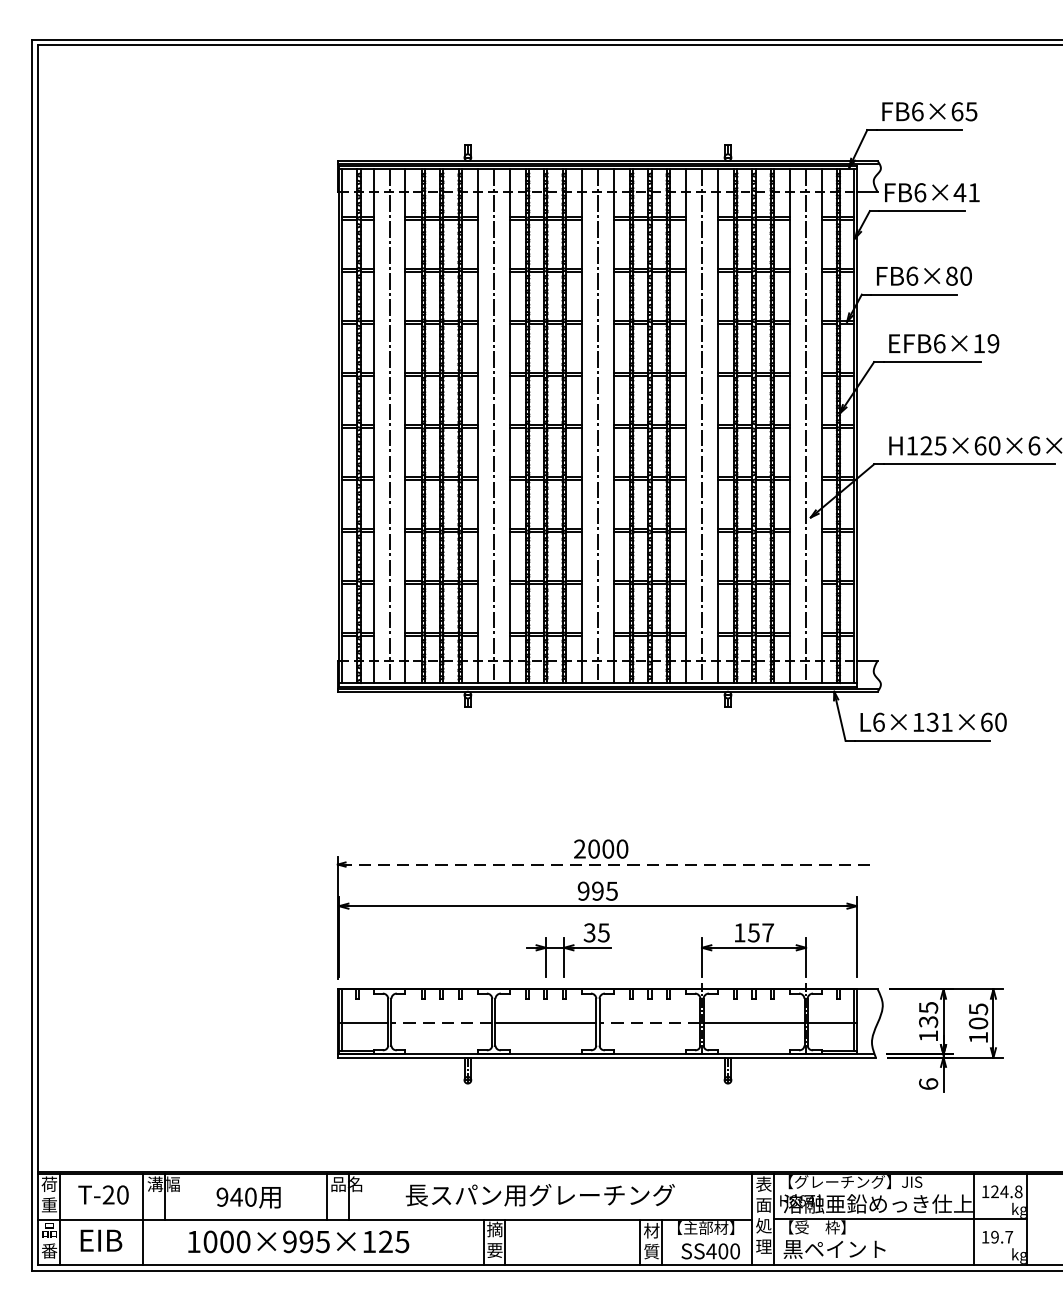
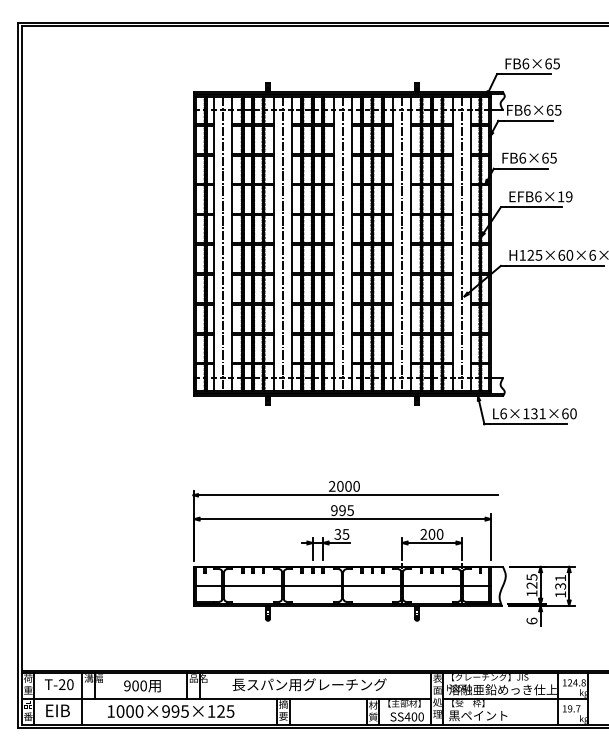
text: (966, 191) -> (553, 109), FB6×41 -> FB6×65
text: (959, 275) -> (549, 157), FB6×80 -> FB6×65
line: (606, 864) -> (347, 495), dashed -> solid
text: (753, 932) -> (431, 534), 157 -> 200
text: (978, 1016) -> (560, 582), 105 -> 131
text: (929, 1021) -> (532, 585), 135 -> 125
line: (442, 1023) -> (253, 586), dashed -> solid
line: (650, 1023) -> (372, 586), dashed -> solid
text: (236, 1196) -> (135, 685), 940 -> 900

